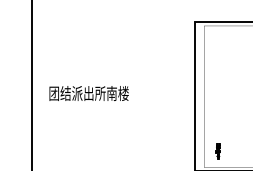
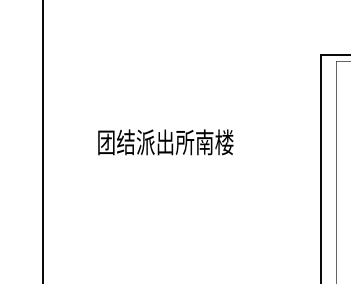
text: (88, 93) -> (164, 142), moved

